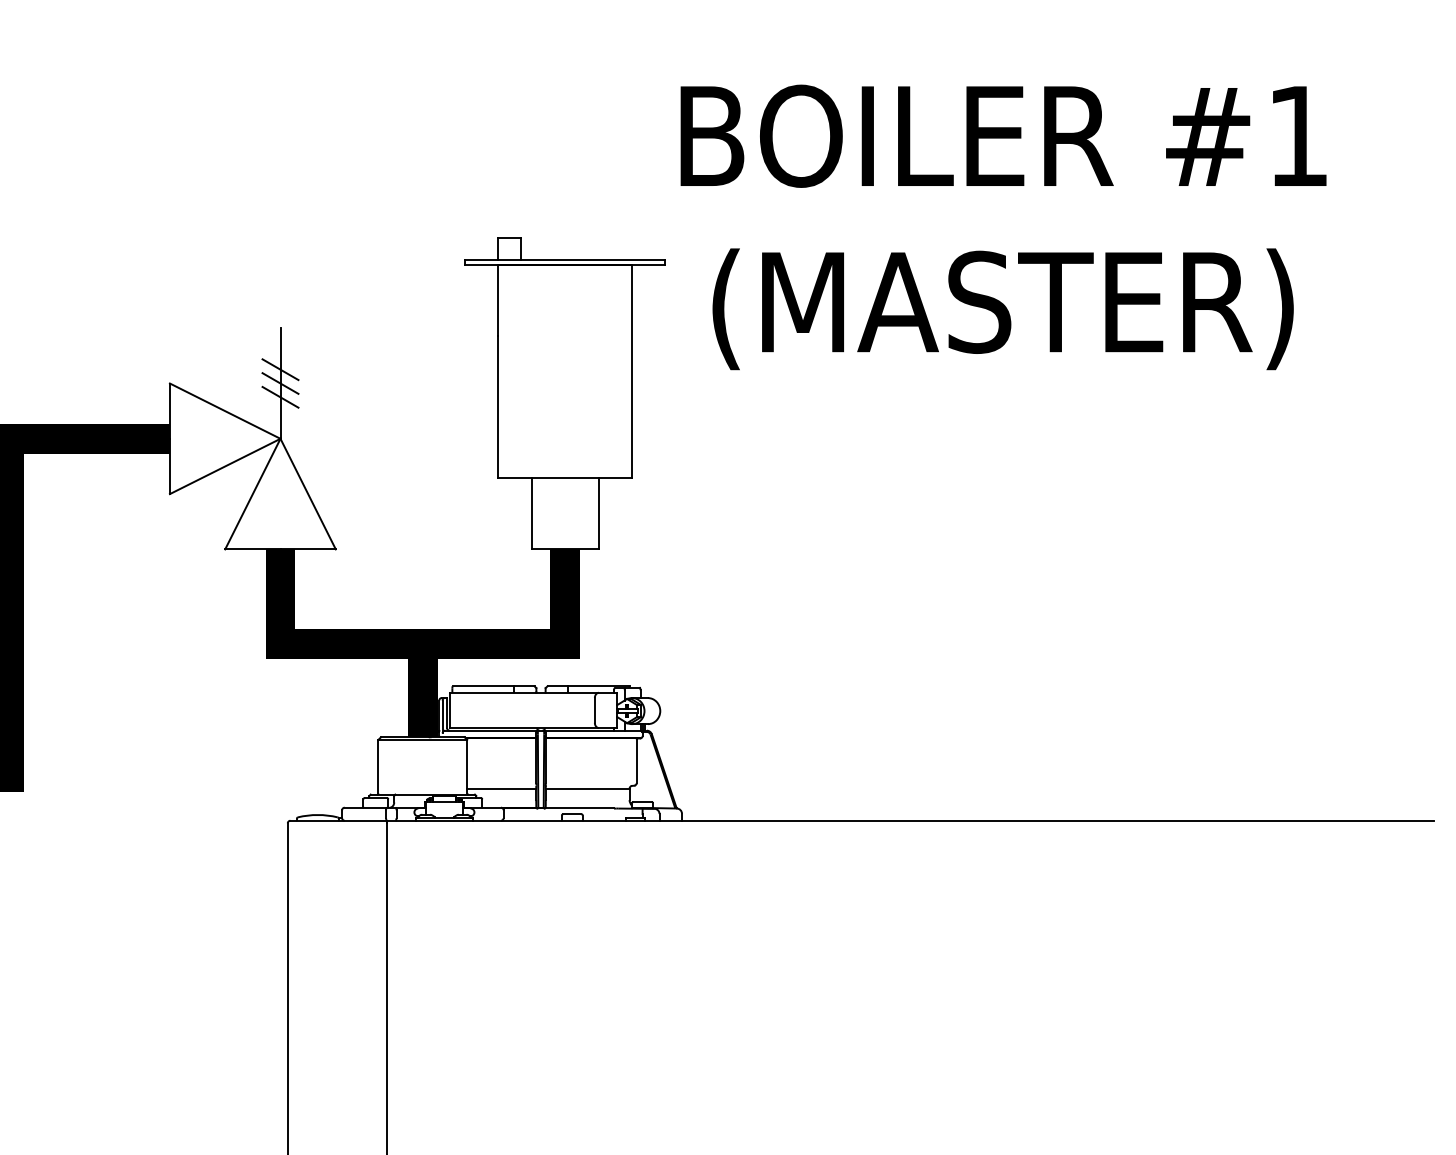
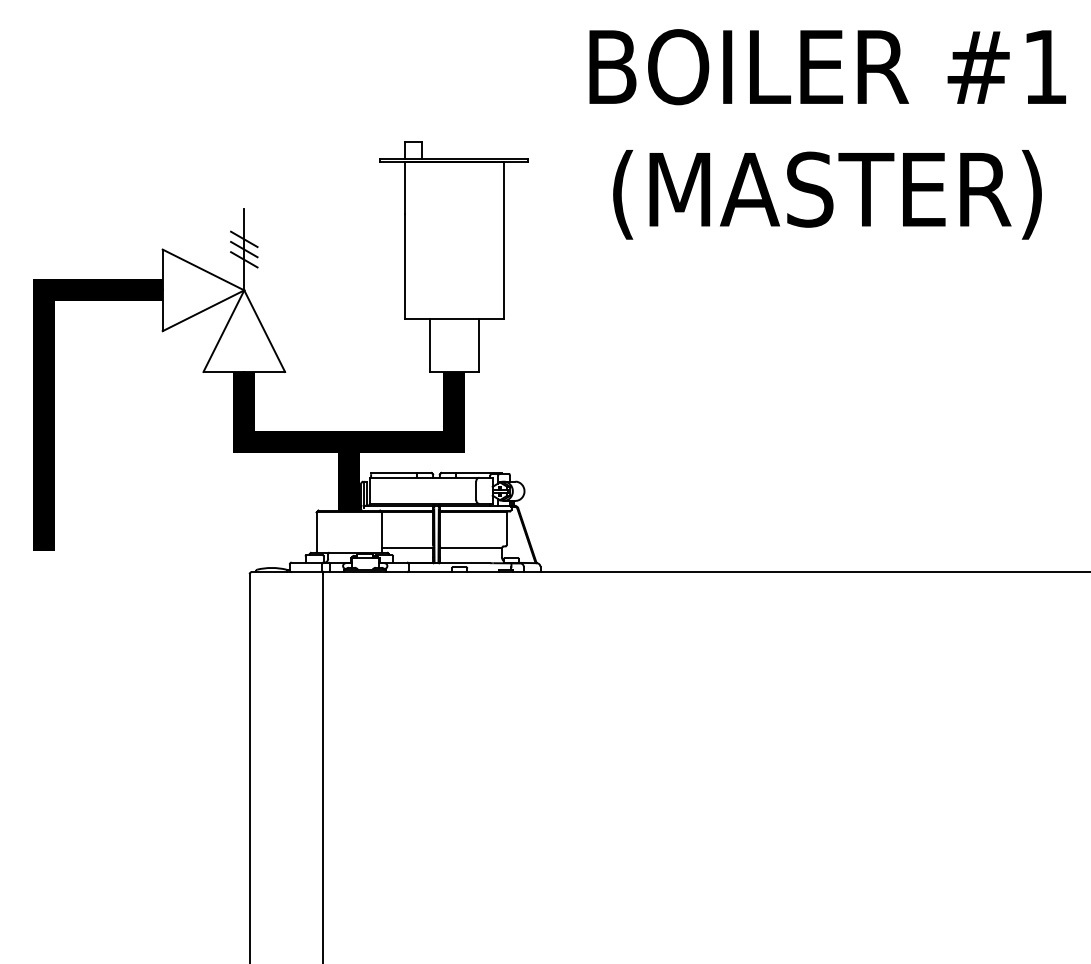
text: (1003, 227) -> (827, 134), moved

